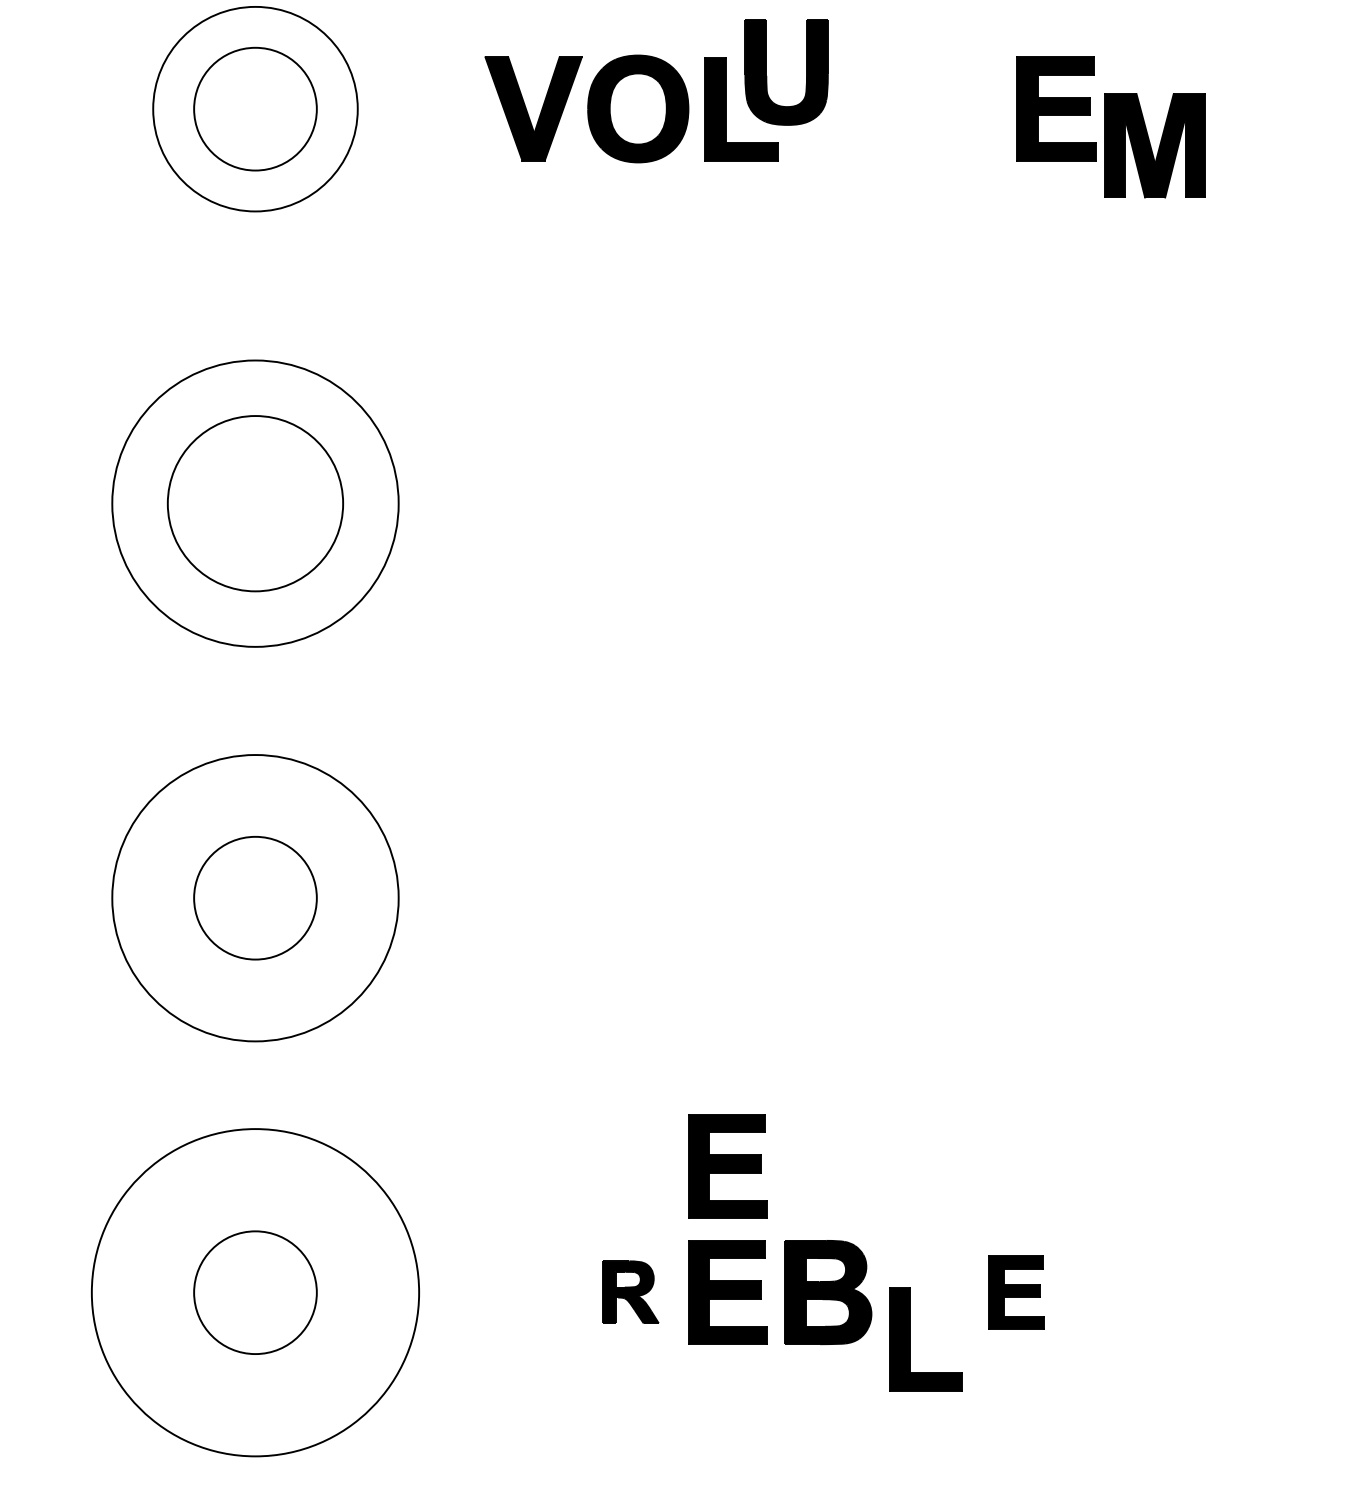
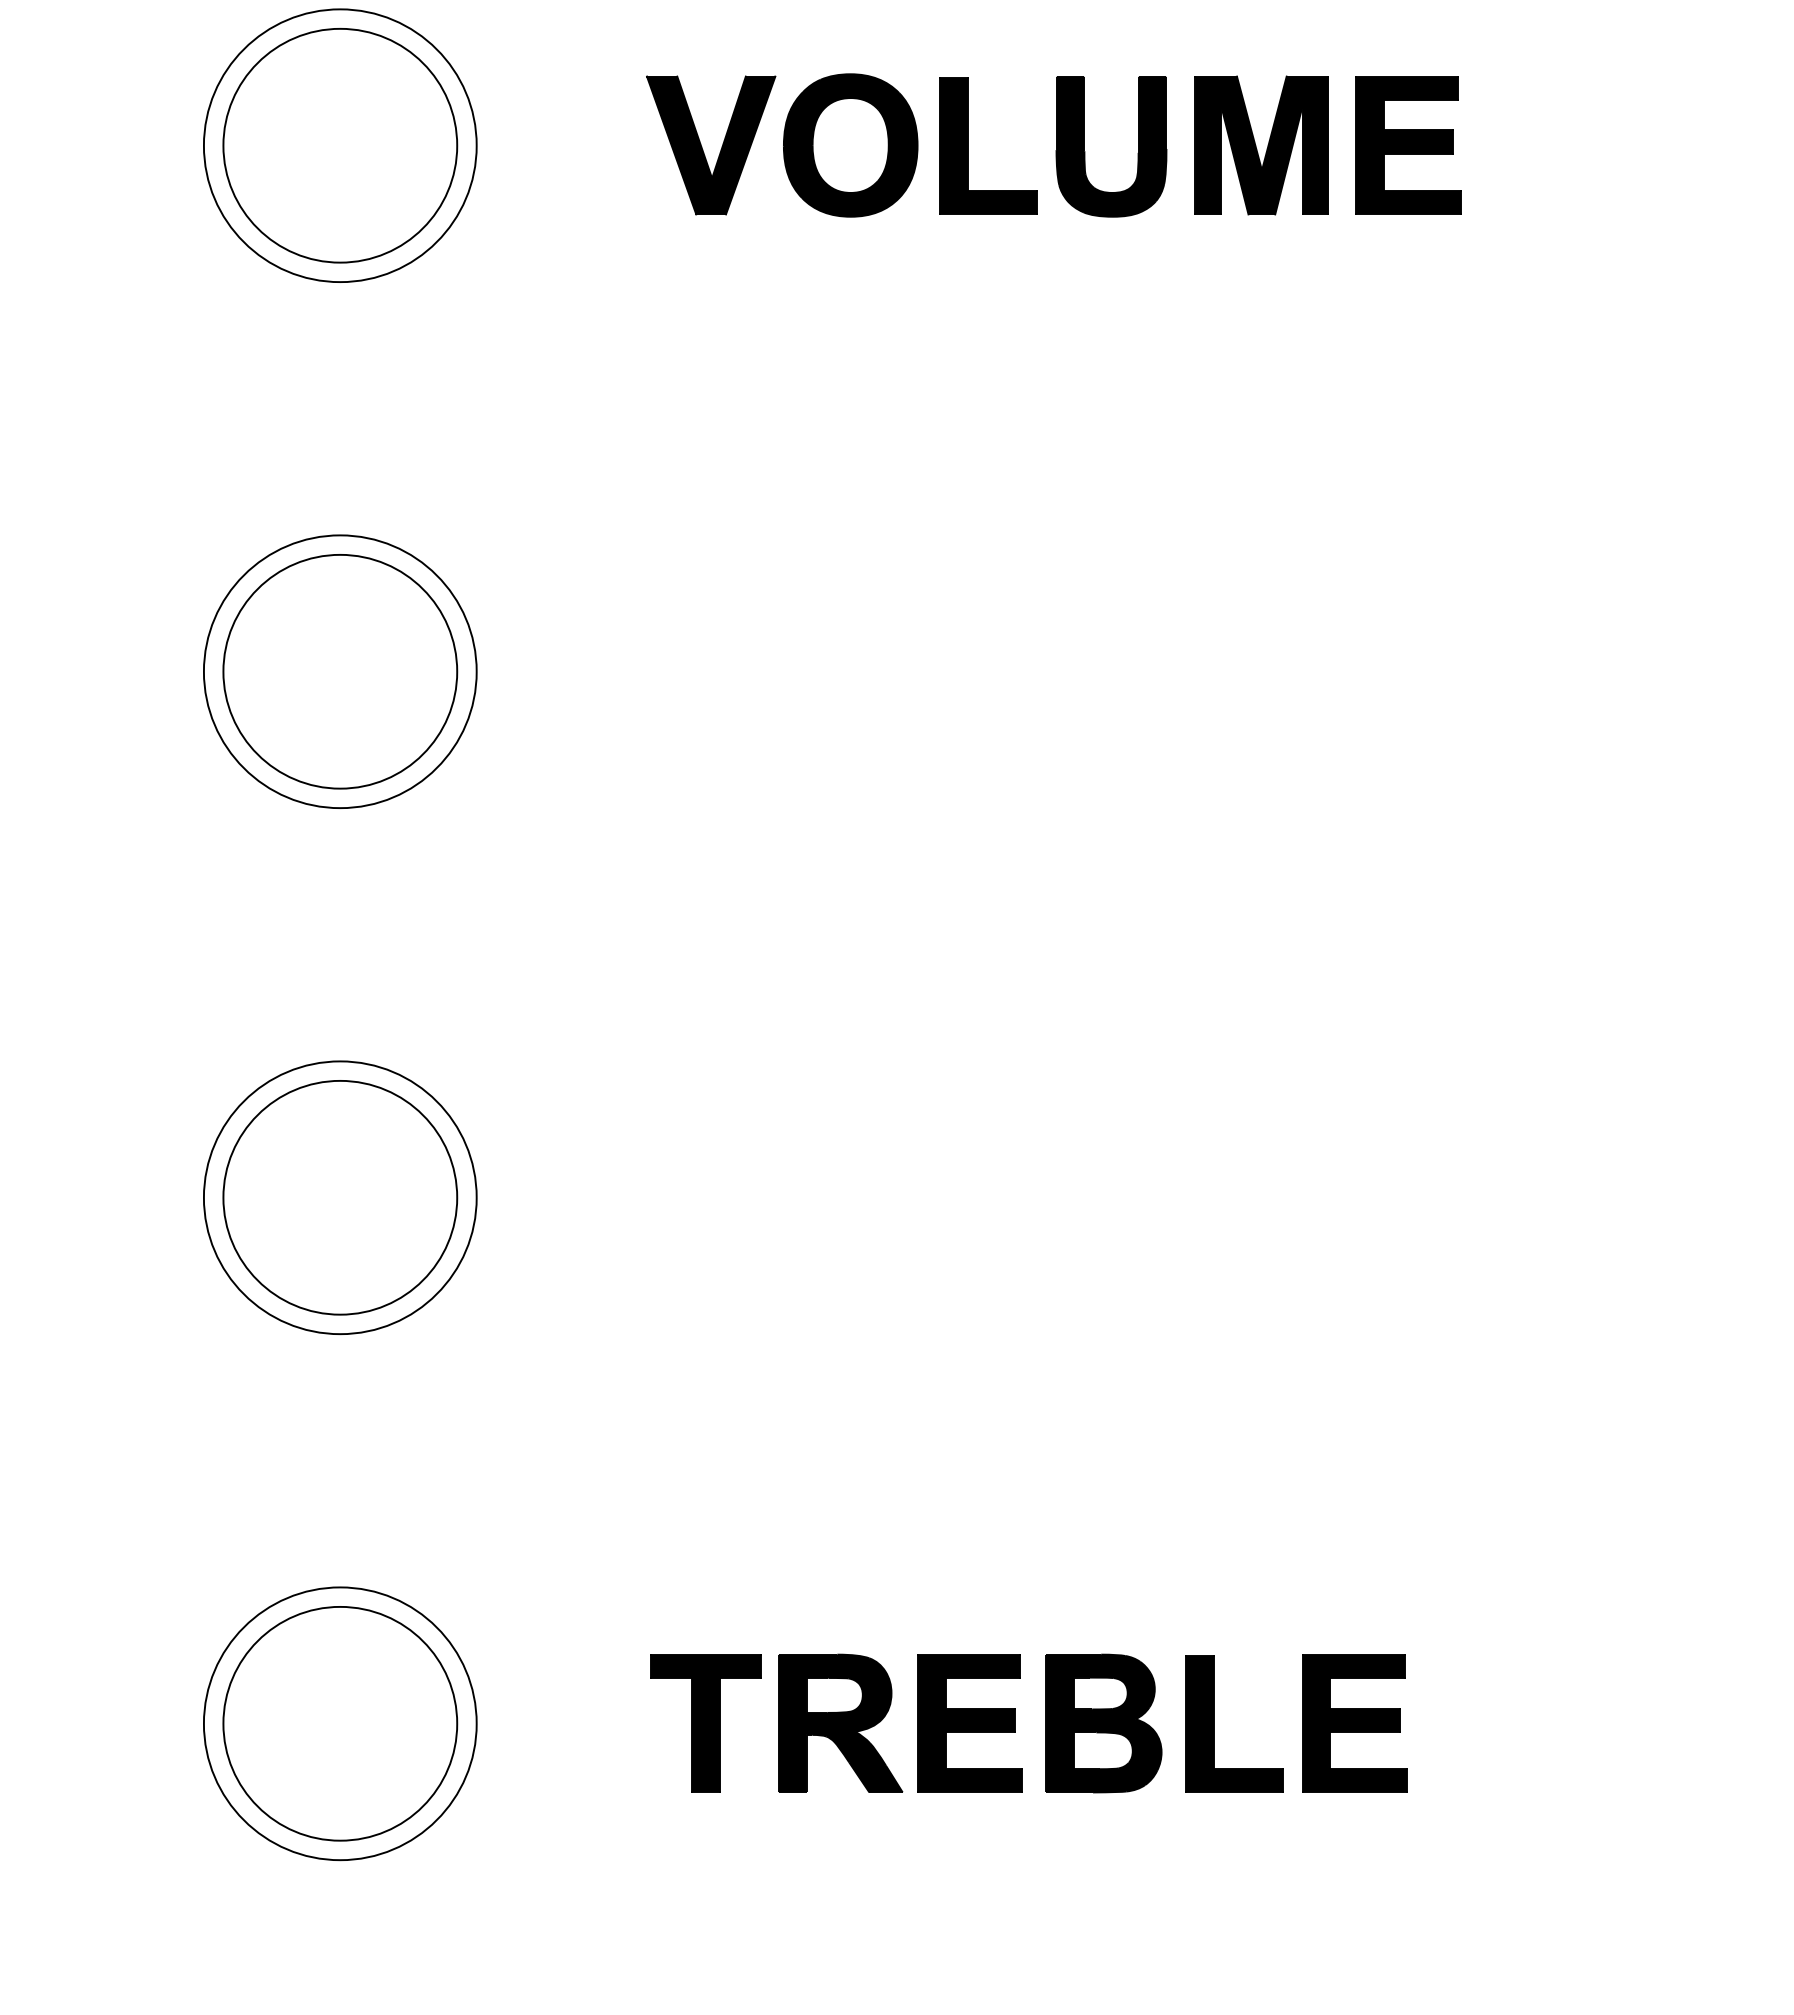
part: (767, 76) -> (1085, 151), moved
circle: (255, 109) -> (340, 145), size x1.43
part: (1154, 145) -> (1261, 145), moved
circle: (254, 503) -> (339, 671), size x0.71
circle: (254, 898) -> (339, 1197), size x0.71
circle: (255, 898) -> (340, 1197), size x1.43
part: (727, 1166) -> (969, 1555), removed
part: (630, 1291) -> (840, 1722), size x1.67
circle: (254, 1292) -> (339, 1723), size x0.62
circle: (255, 1292) -> (340, 1723), size x1.43
part: (529, 1292) -> (705, 1723), added
part: (1016, 1292) -> (1354, 1723), size x1.43
part: (911, 1339) -> (1214, 1723), moved

